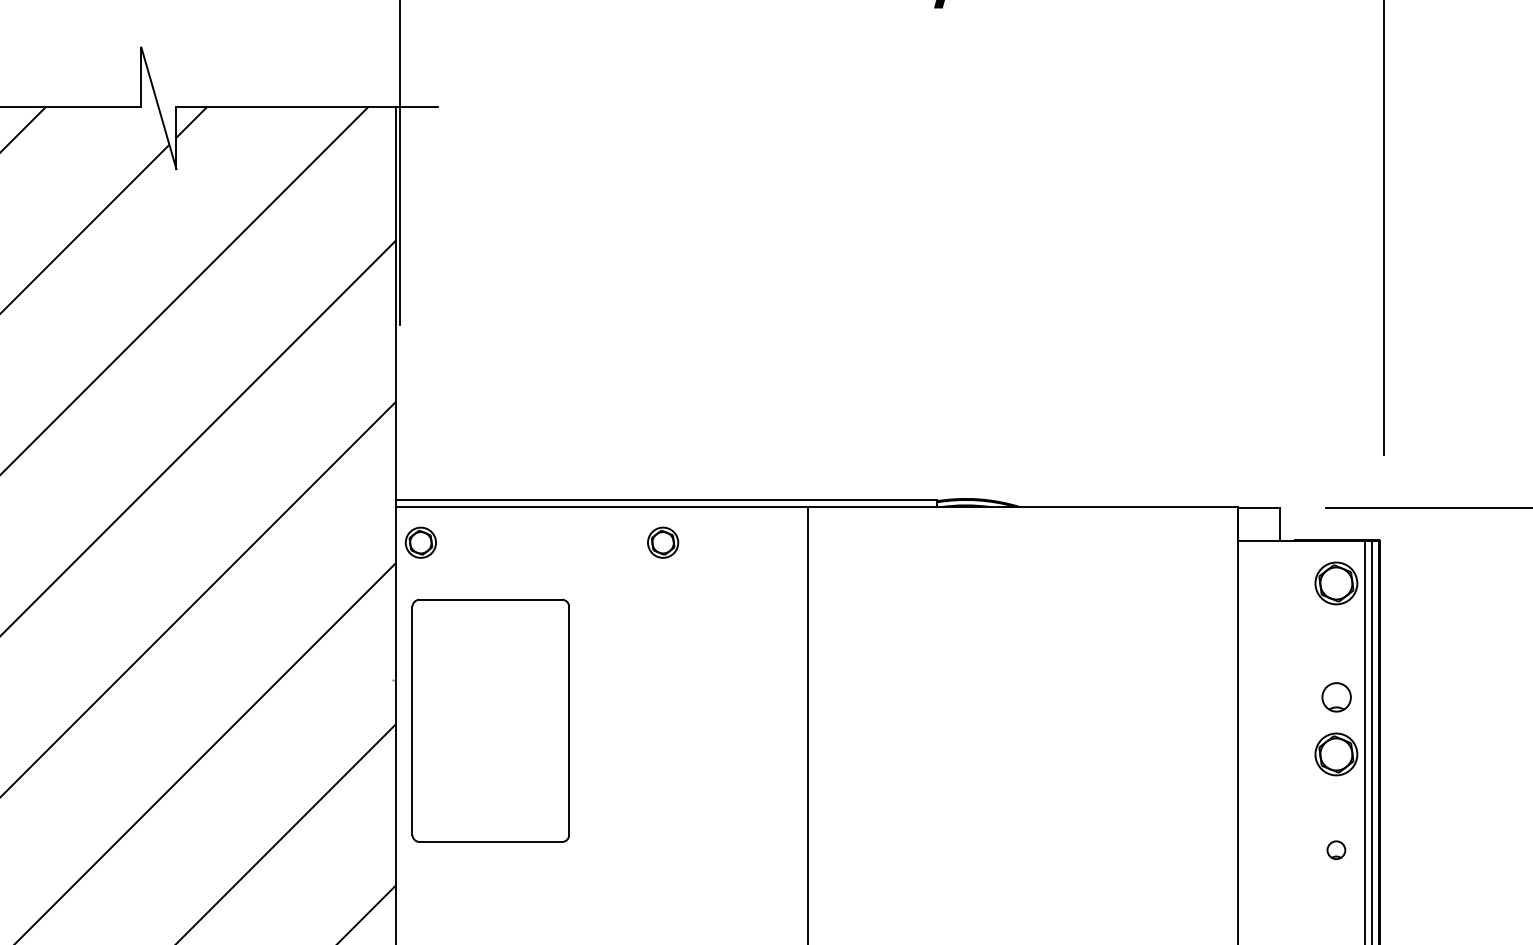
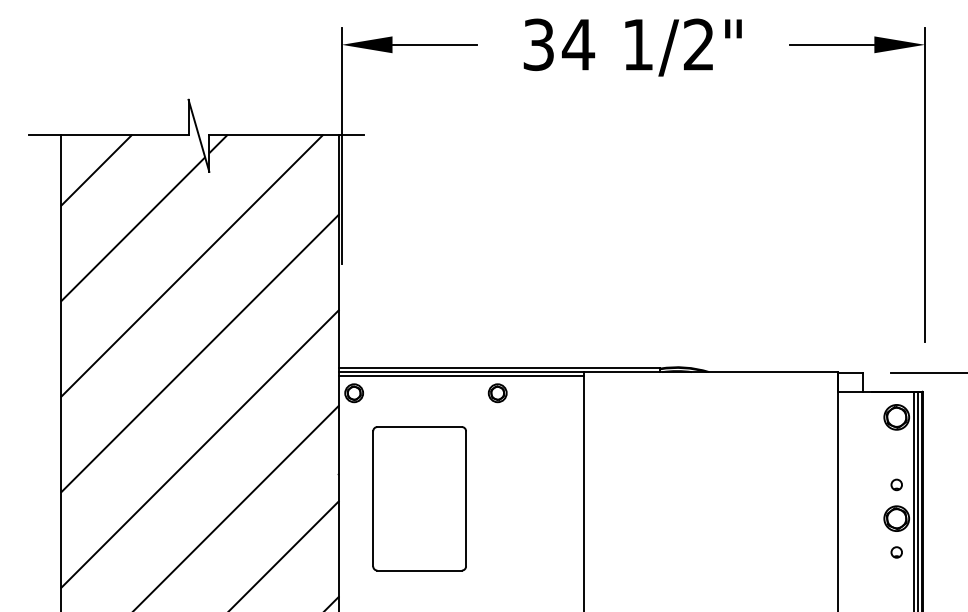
line: (601, 514) -> (461, 376), added
part: (1335, 696) -> (896, 484), size x0.62
part: (490, 720) -> (419, 498), moved
circle: (1335, 850) -> (896, 552), moved

